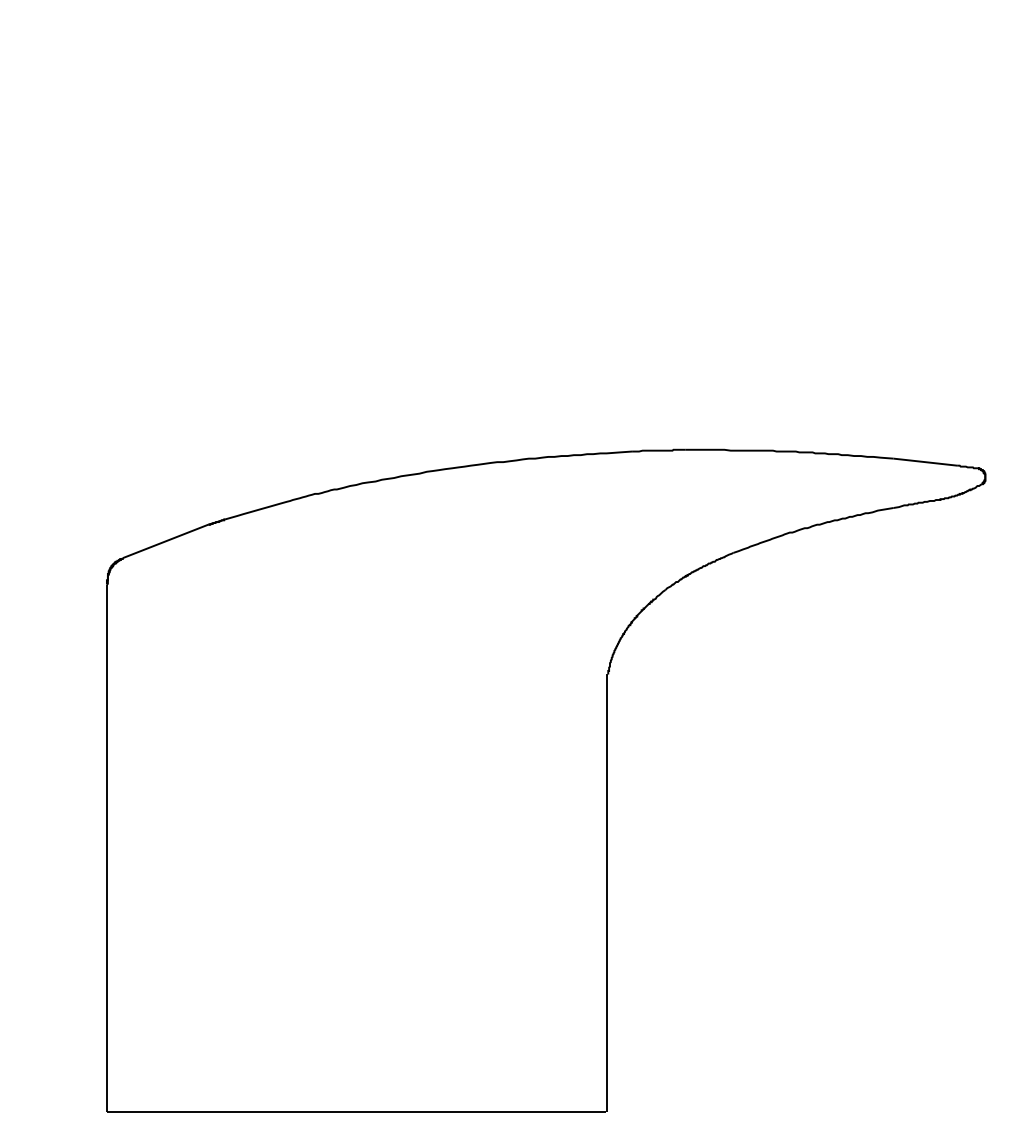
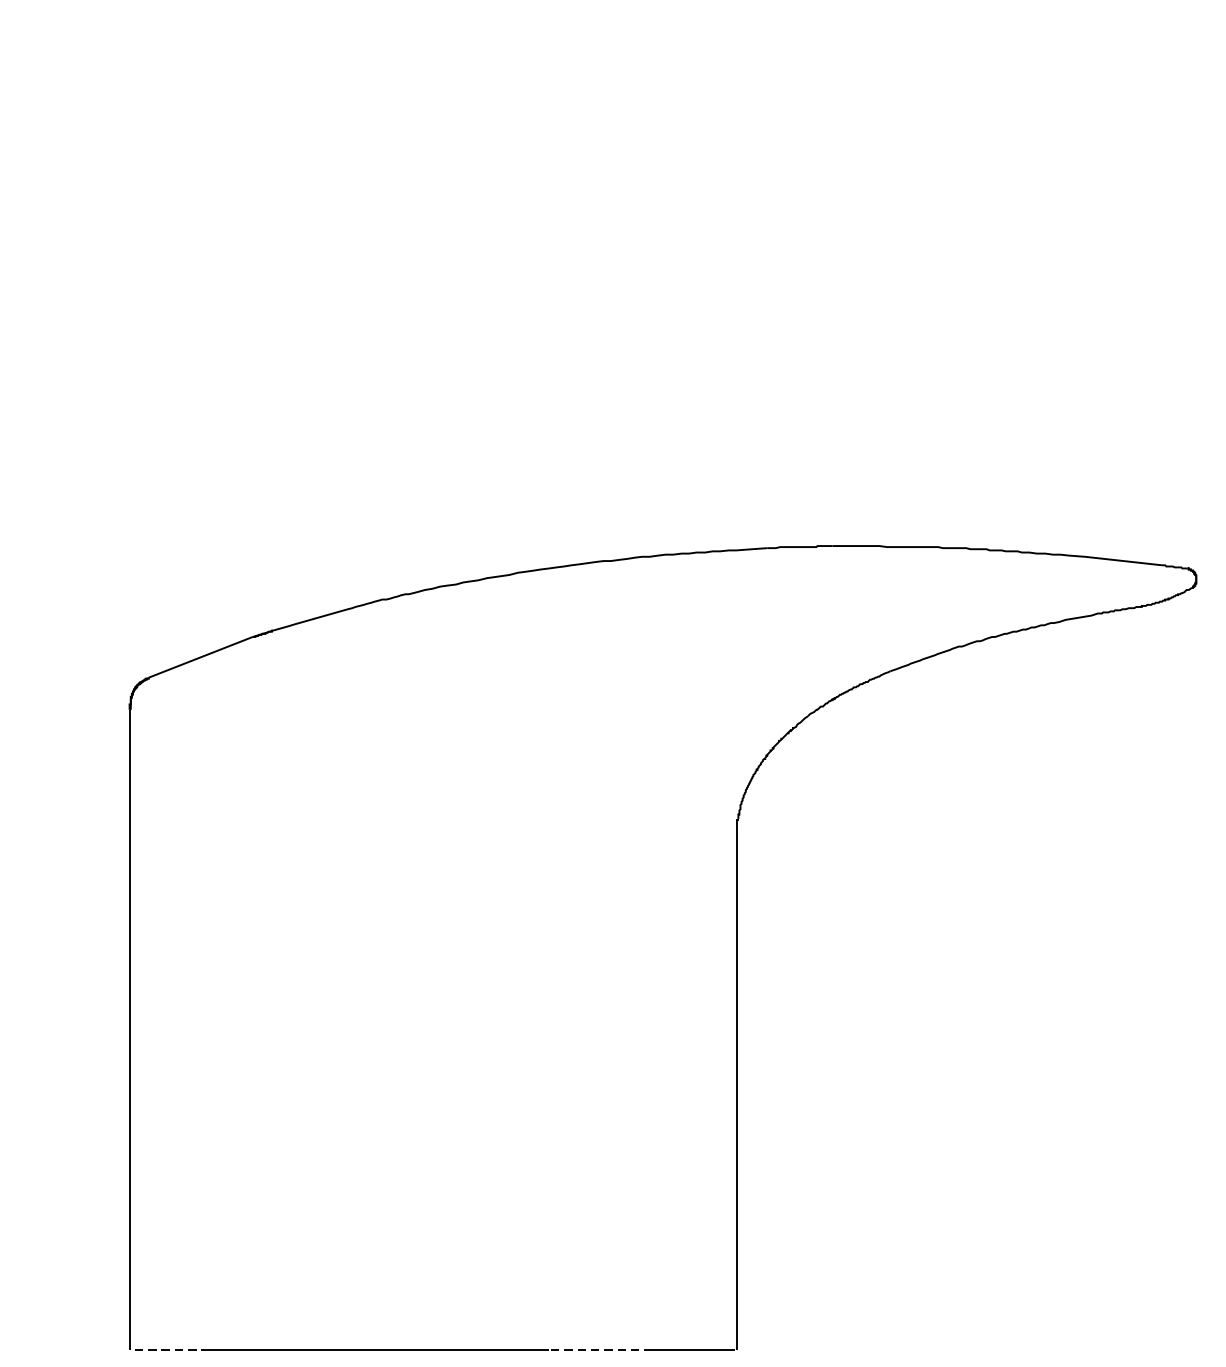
line: (139, 1111) -> (169, 1349), solid -> dashed
line: (495, 1111) -> (601, 1349), solid -> dashed

